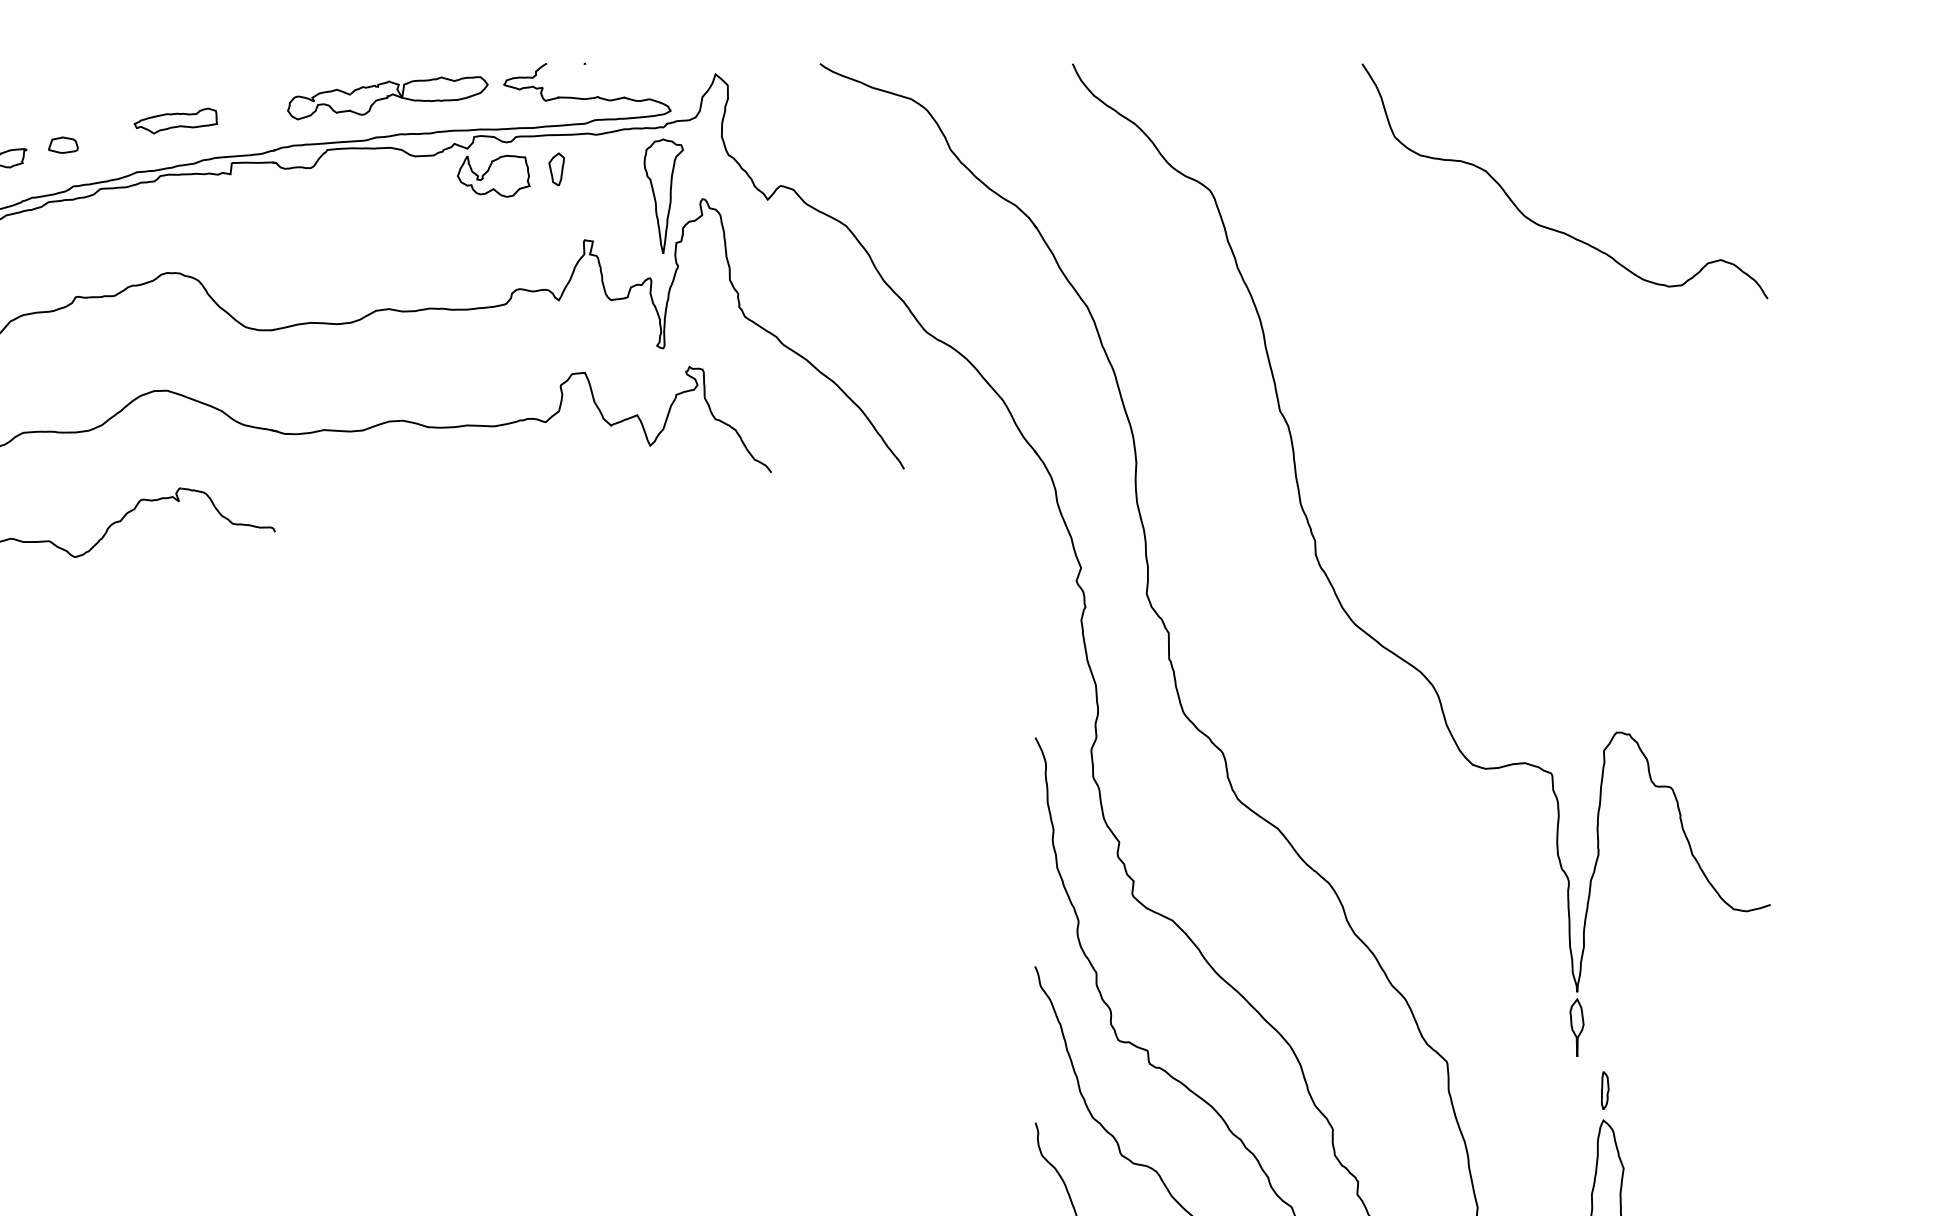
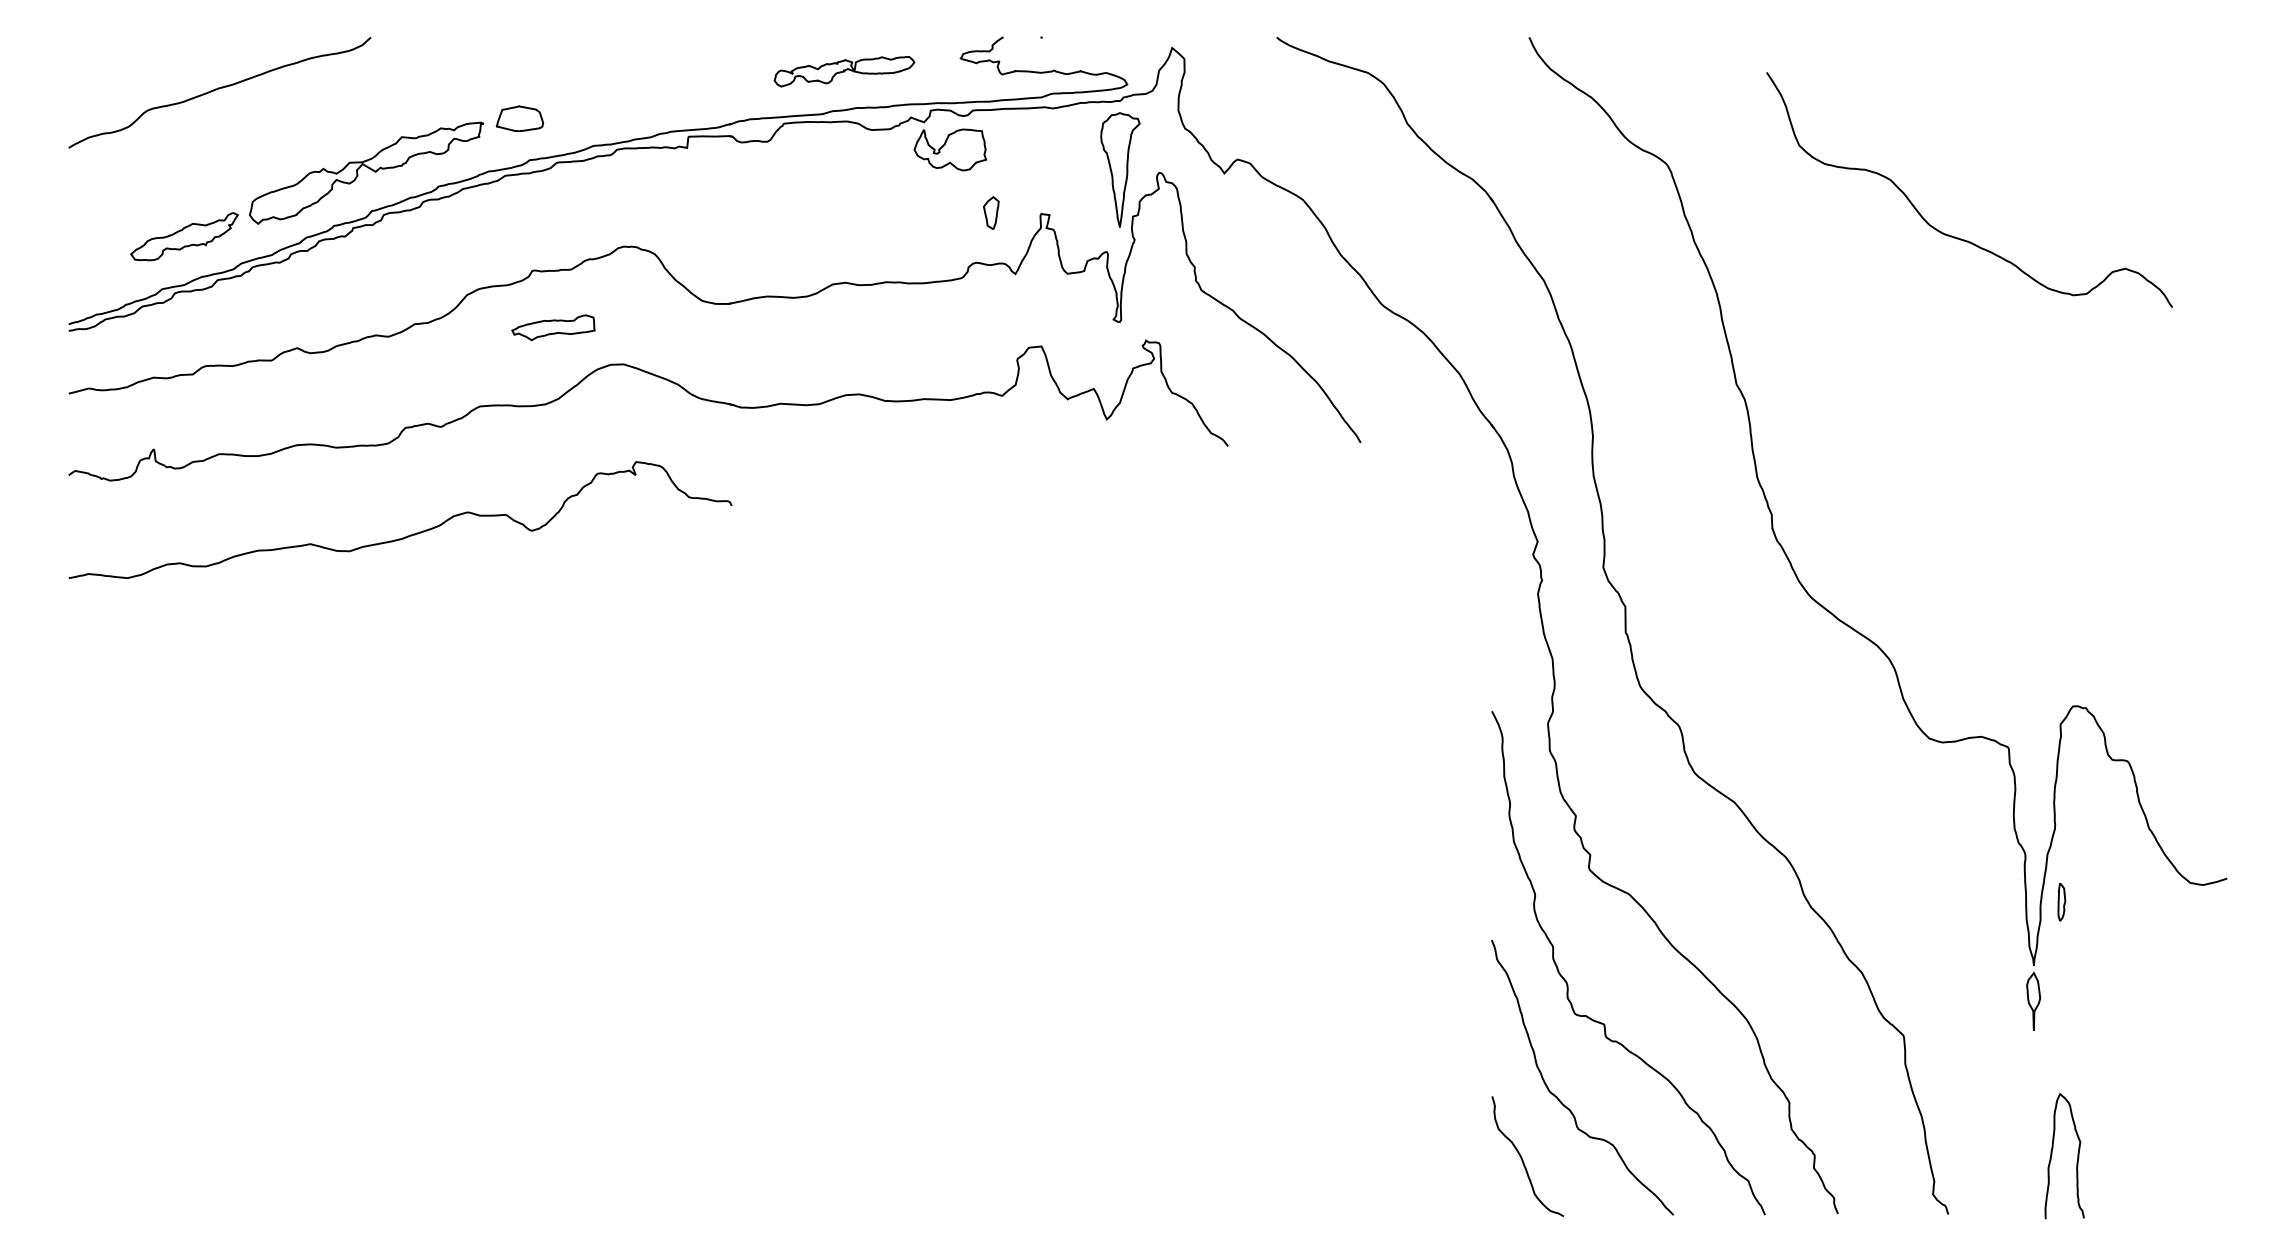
part: (387, 97) -> (844, 71), size x0.7
part: (175, 120) -> (553, 327), moved
part: (62, 144) -> (519, 118), size x1.6
part: (556, 168) -> (991, 212), moved
curve: (1547, 226) -> (1952, 235), moved
part: (1604, 1089) -> (2061, 901), moved

